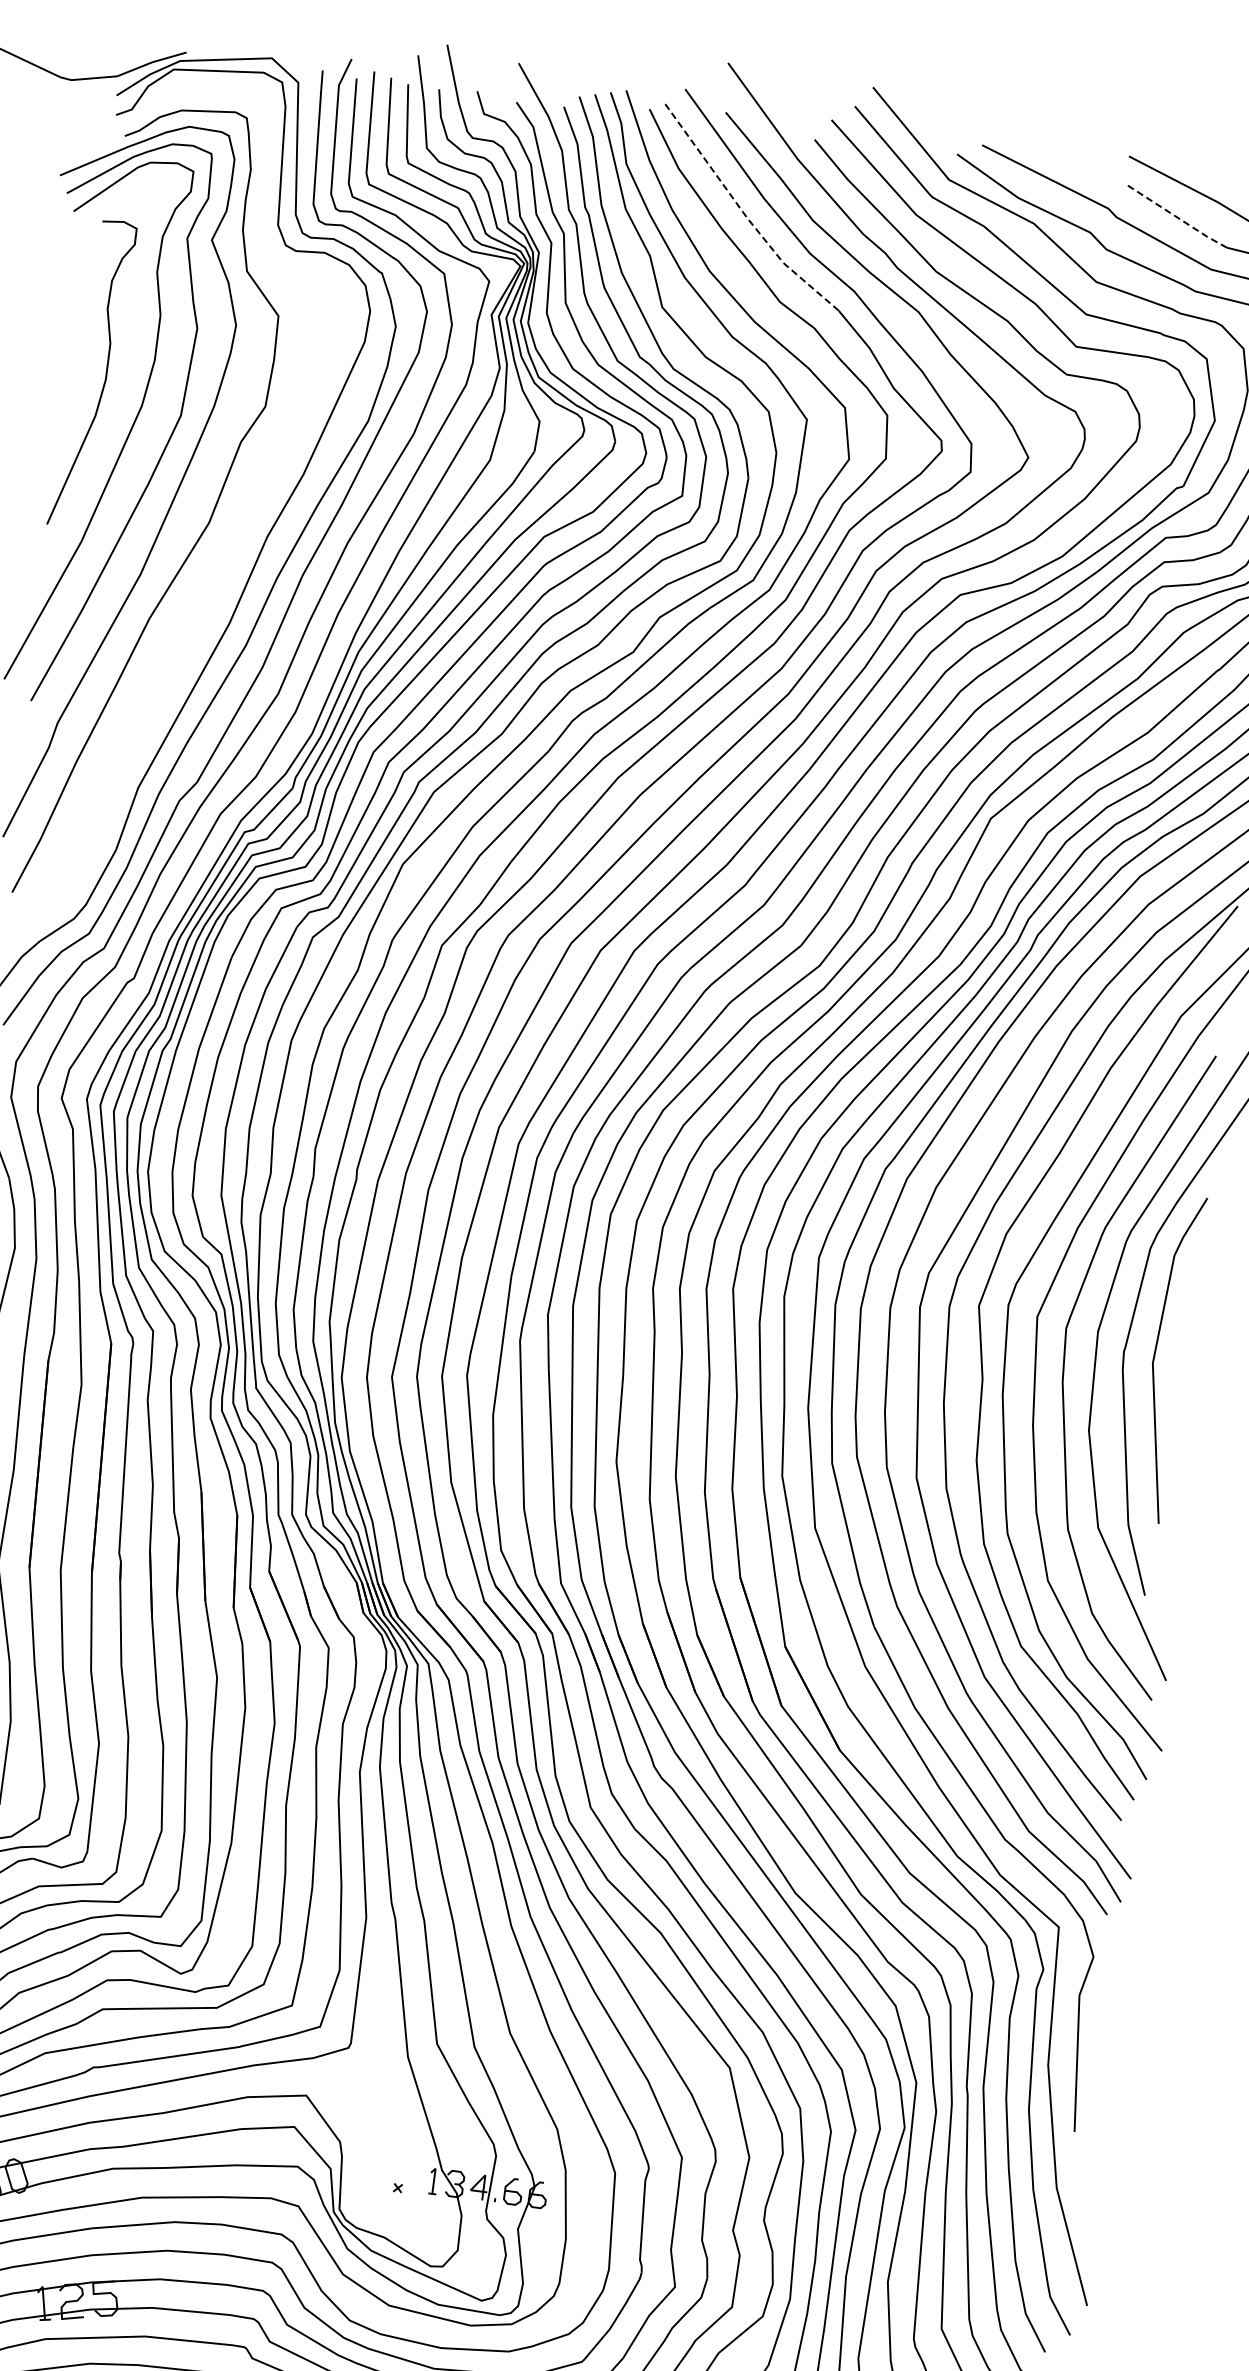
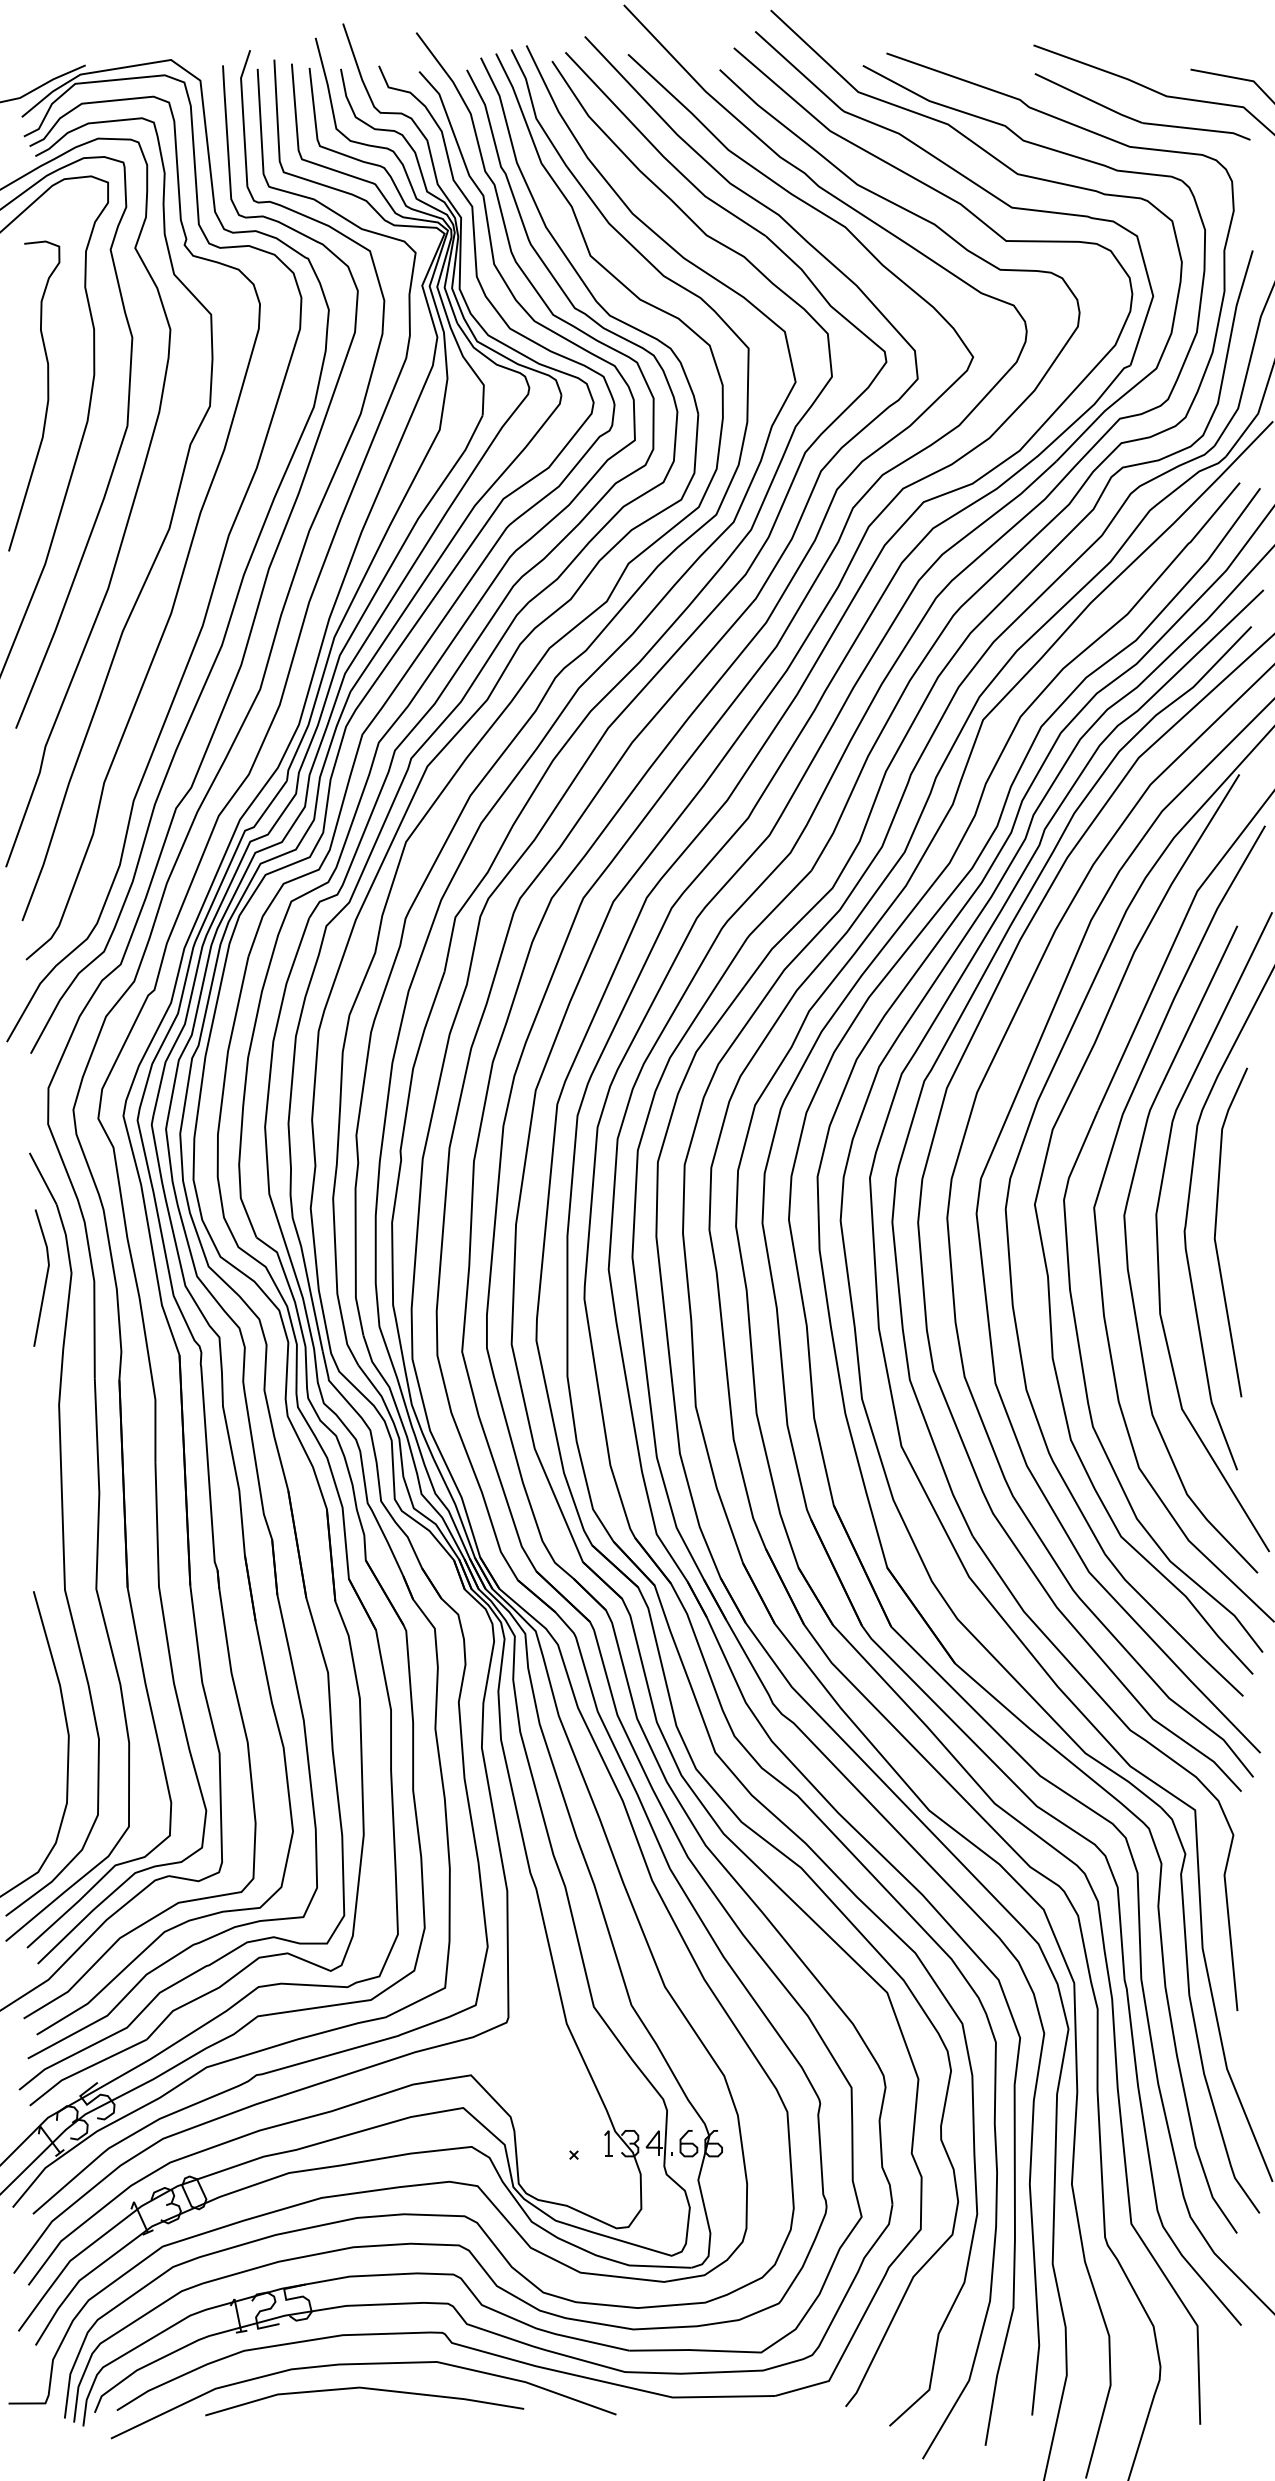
line: (744, 213) -> (659, 152), dashed -> solid
line: (1176, 217) -> (1088, 99), dashed -> solid
curve: (228, 539) -> (190, 542), added

